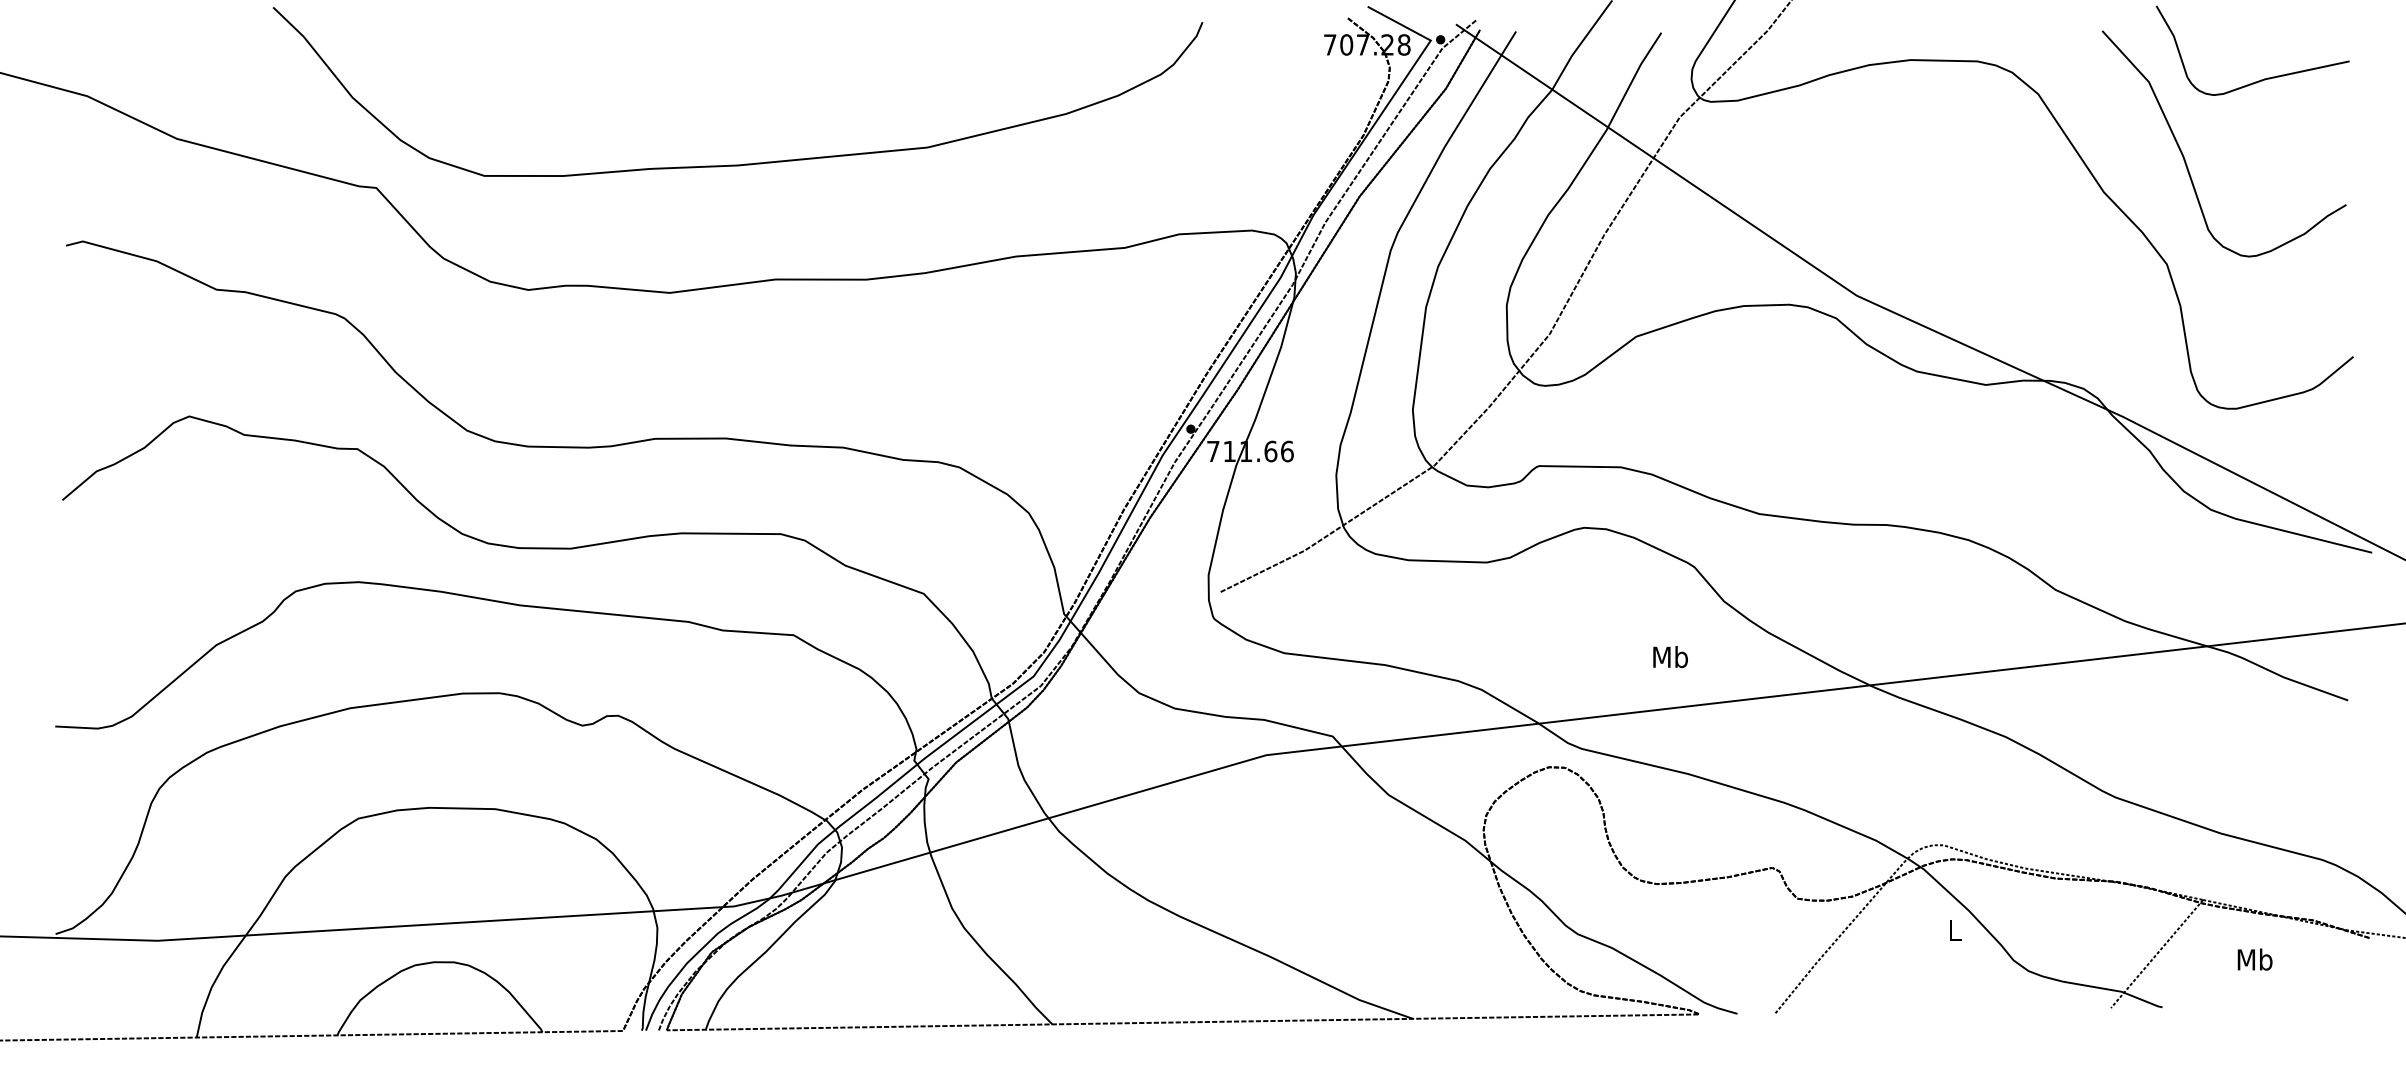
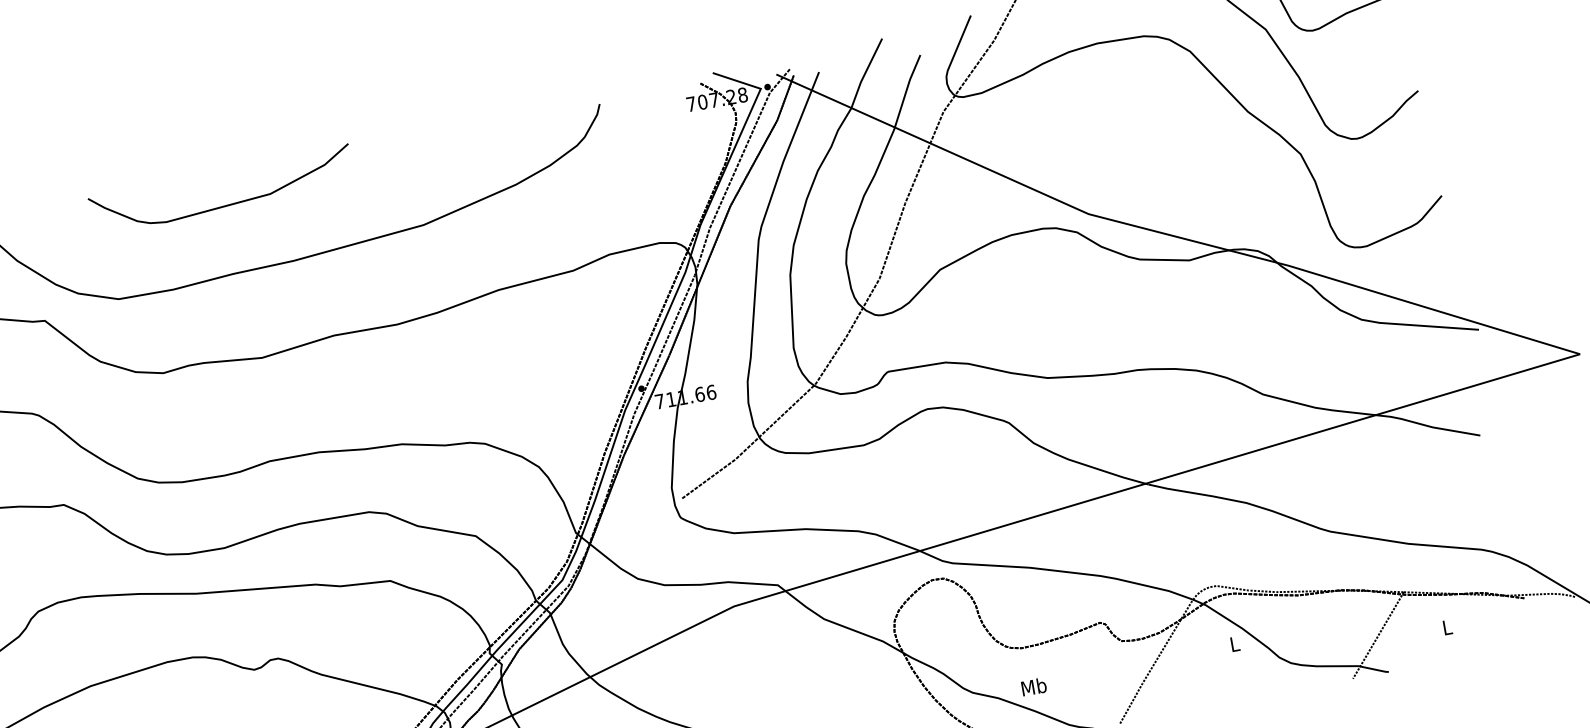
curve: (654, 71) -> (224, 205), added
text: (1670, 657) -> (1034, 687), moved
text: (2254, 959) -> (1446, 627), Mb -> L

